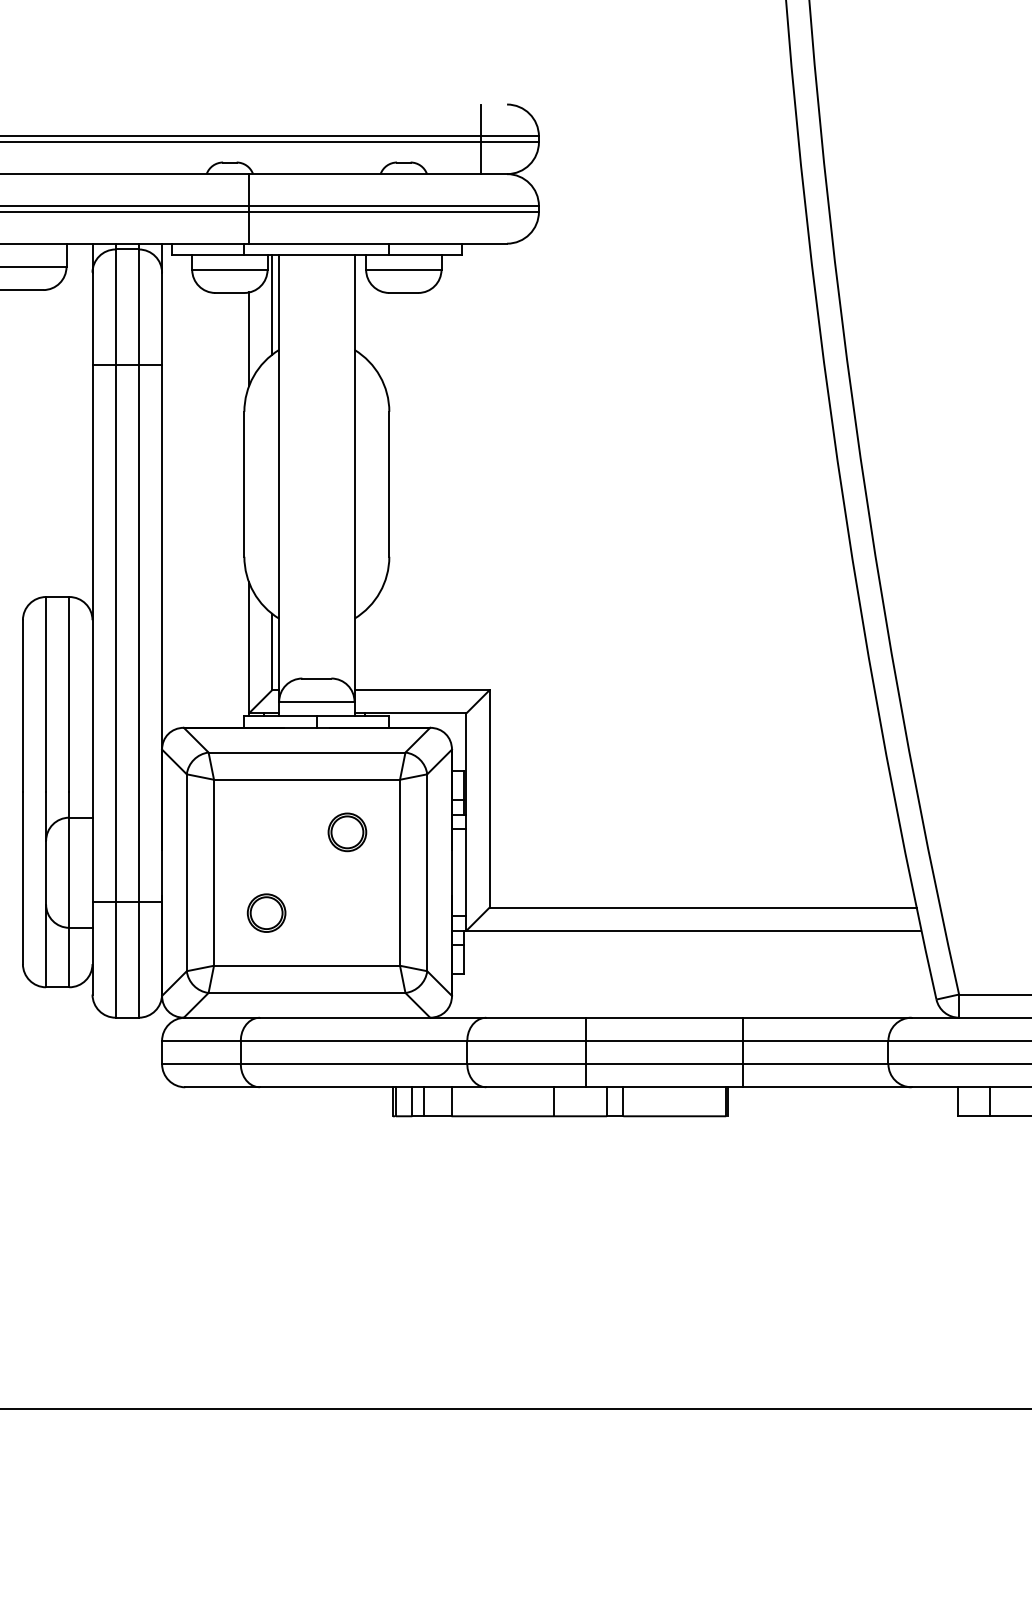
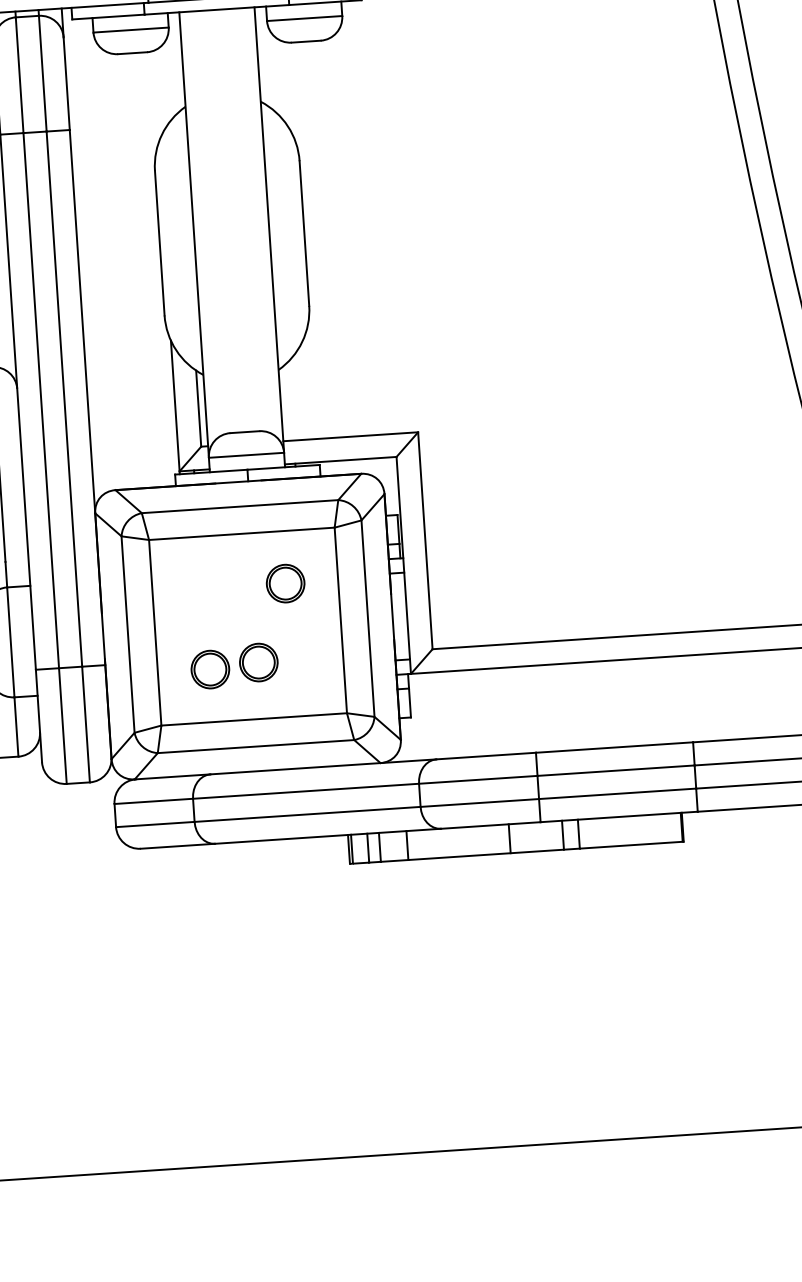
line: (272, 304) -> (175, 61), removed
line: (249, 339) -> (155, 98), removed
part: (315, 909) -> (258, 662), added

